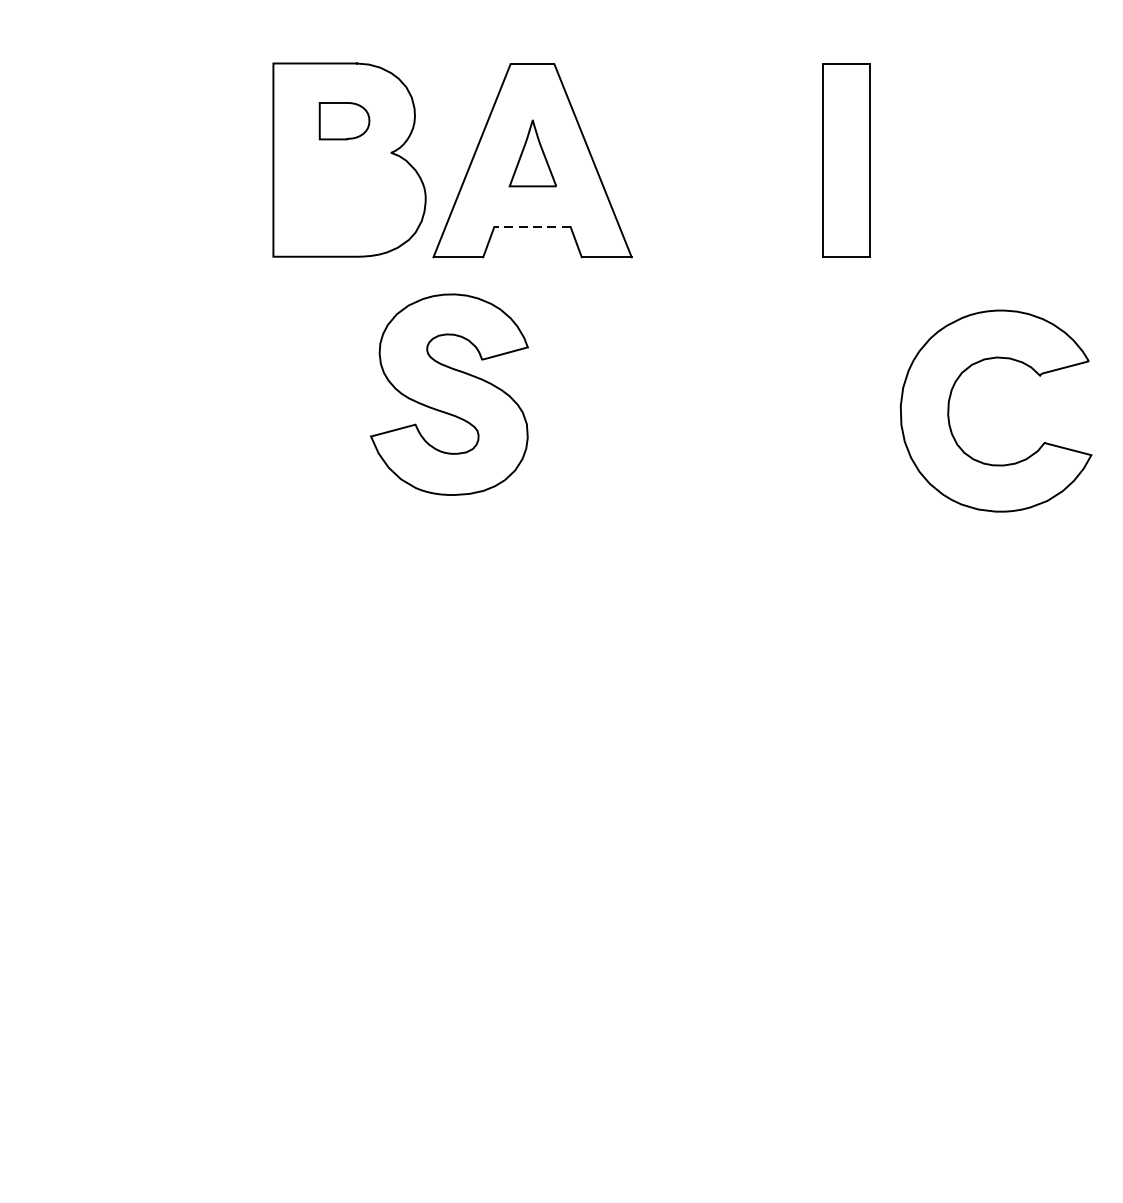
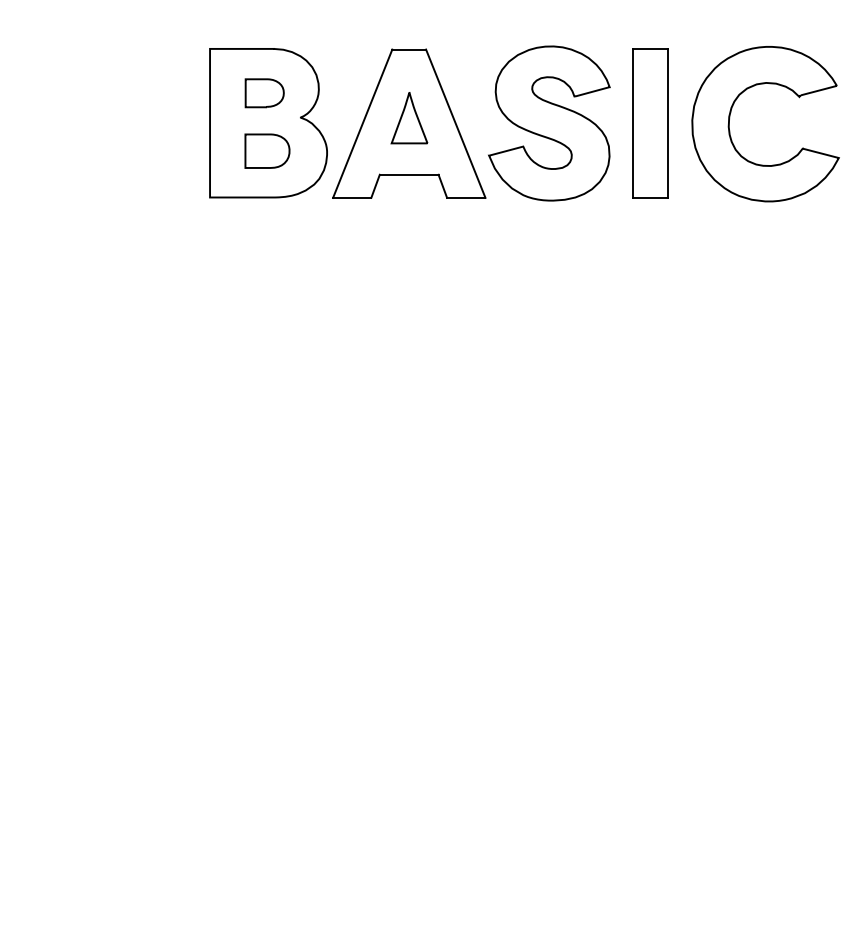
part: (348, 195) -> (267, 150), added
line: (531, 226) -> (408, 174), dashed -> solid
part: (449, 394) -> (549, 123), moved
part: (950, 419) -> (730, 130), moved

